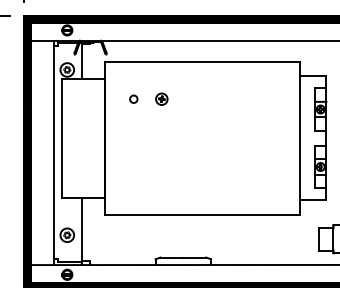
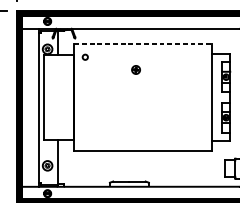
line: (202, 61) -> (142, 43), solid -> dashed
circle: (133, 98) -> (85, 56), moved
part: (161, 98) -> (135, 69), moved

